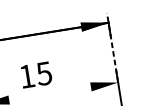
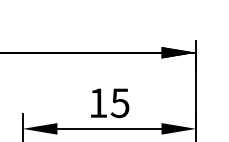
line: (112, 47) -> (196, 84), dashed -> solid
text: (36, 75) -> (110, 103), moved
line: (50, 93) -> (109, 128), added

